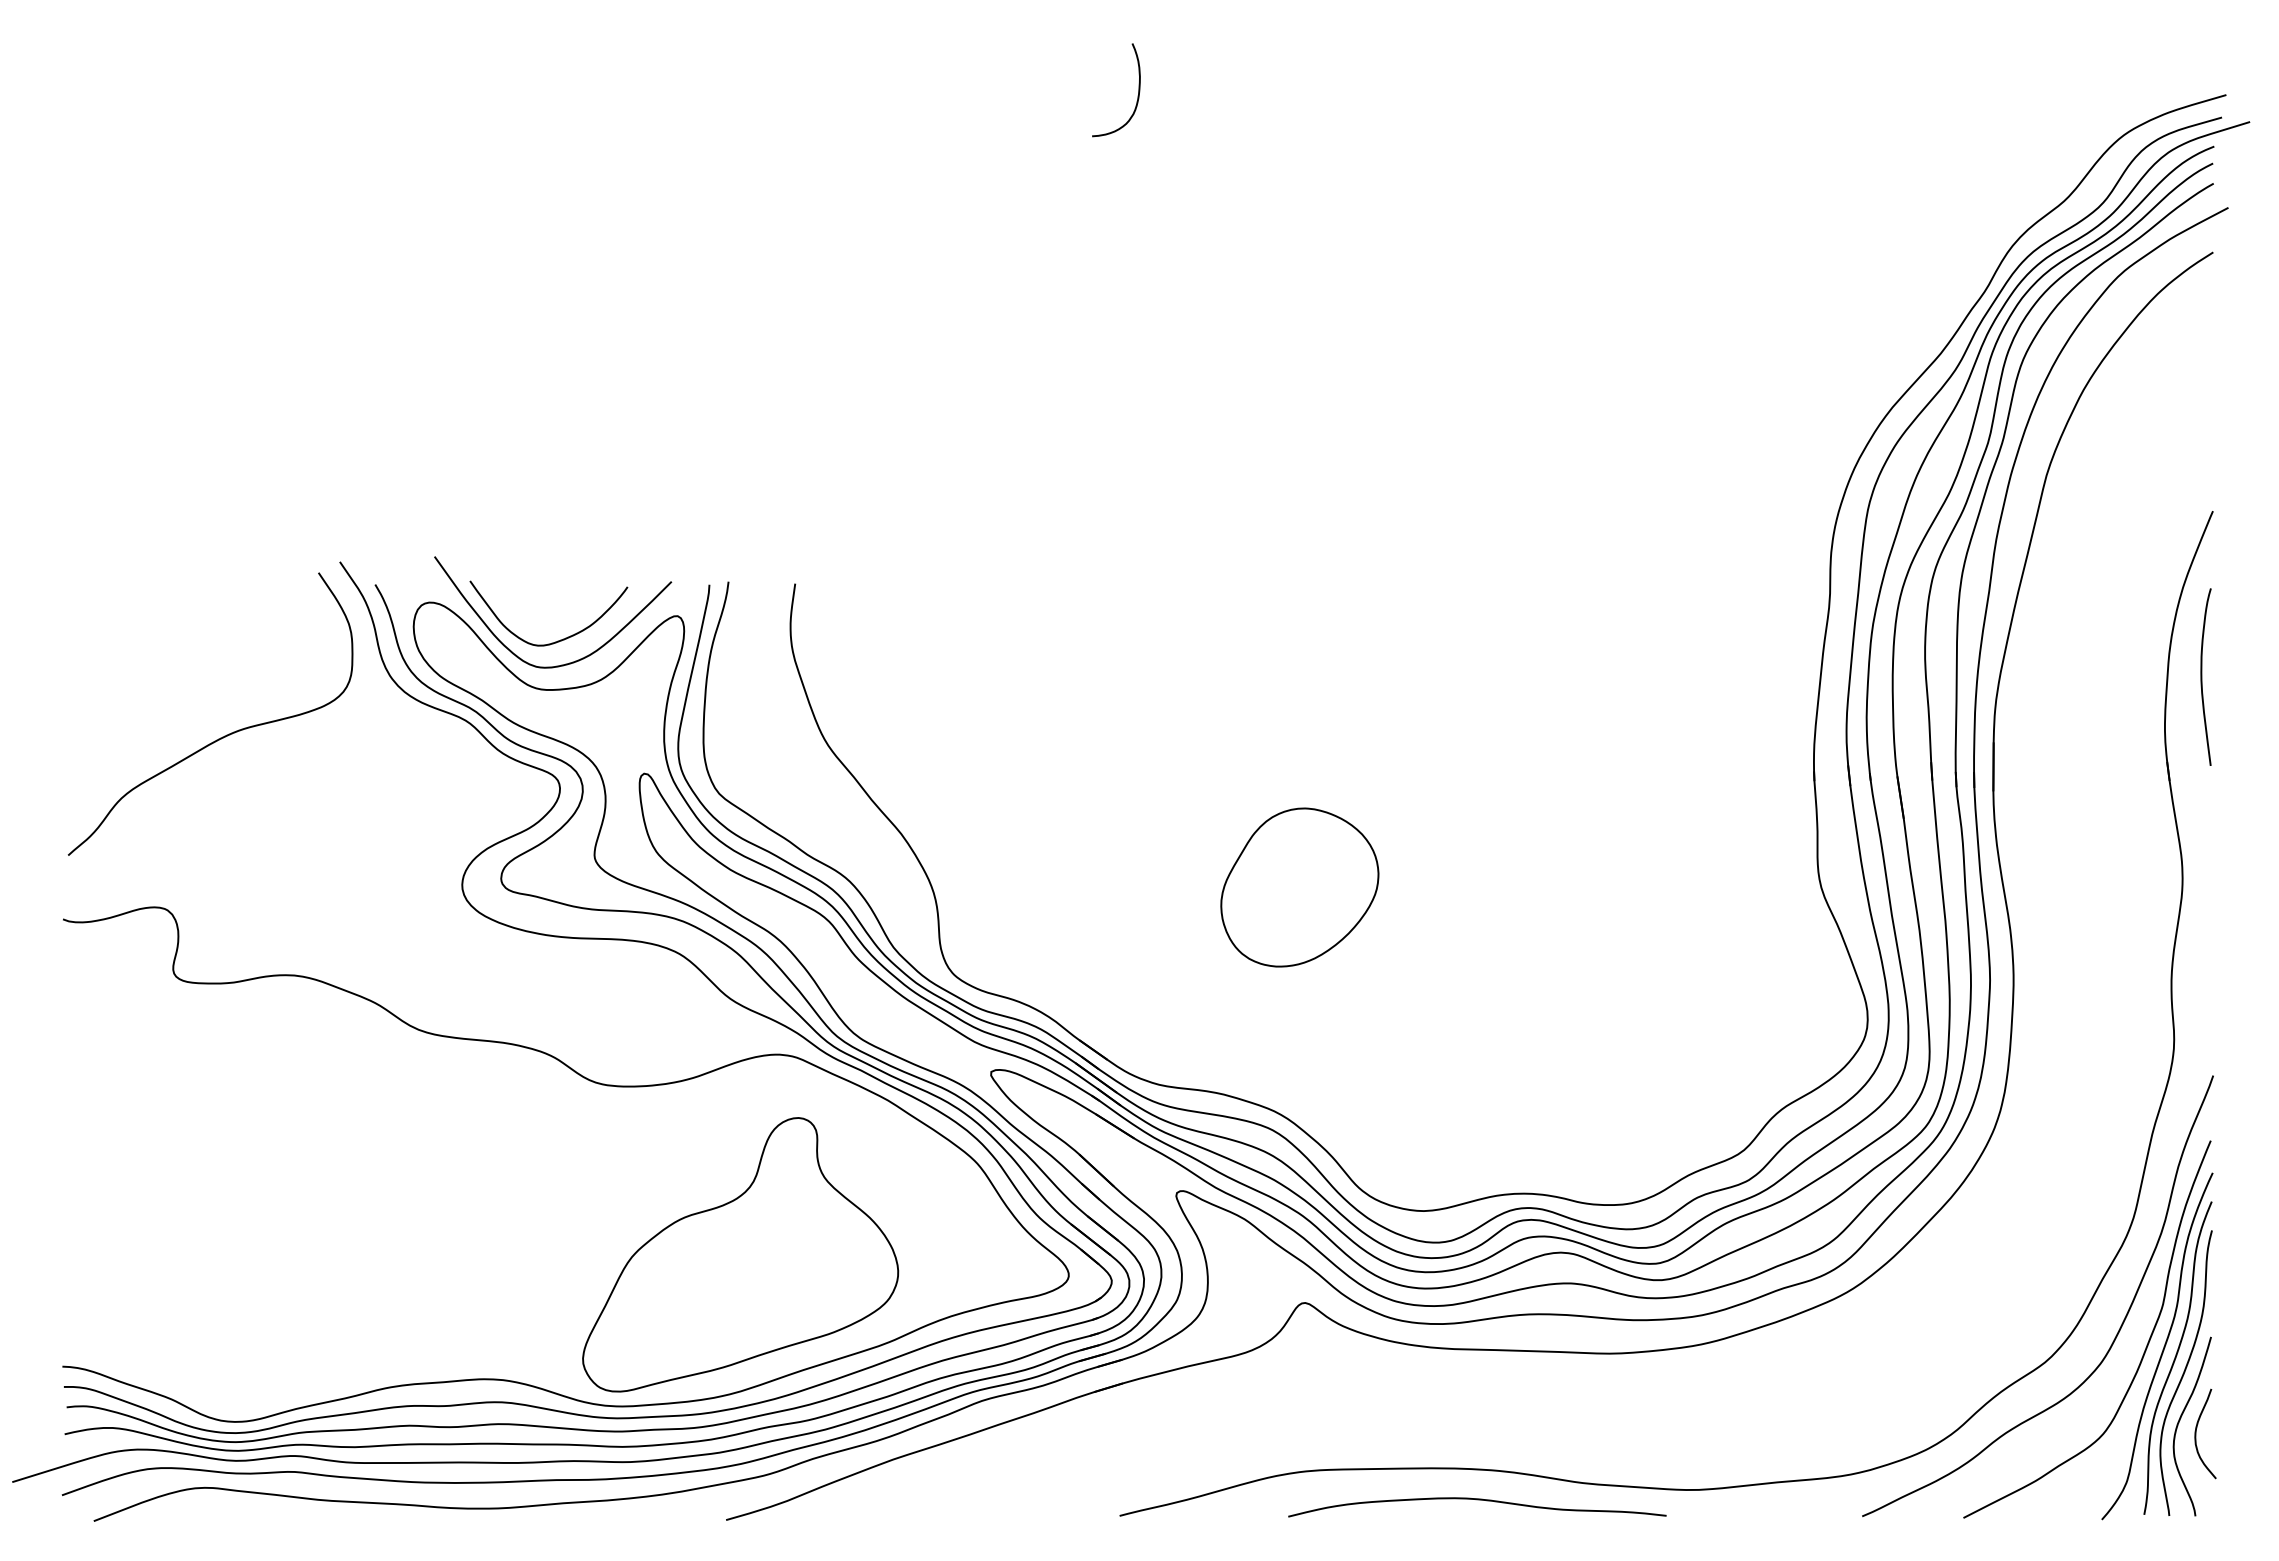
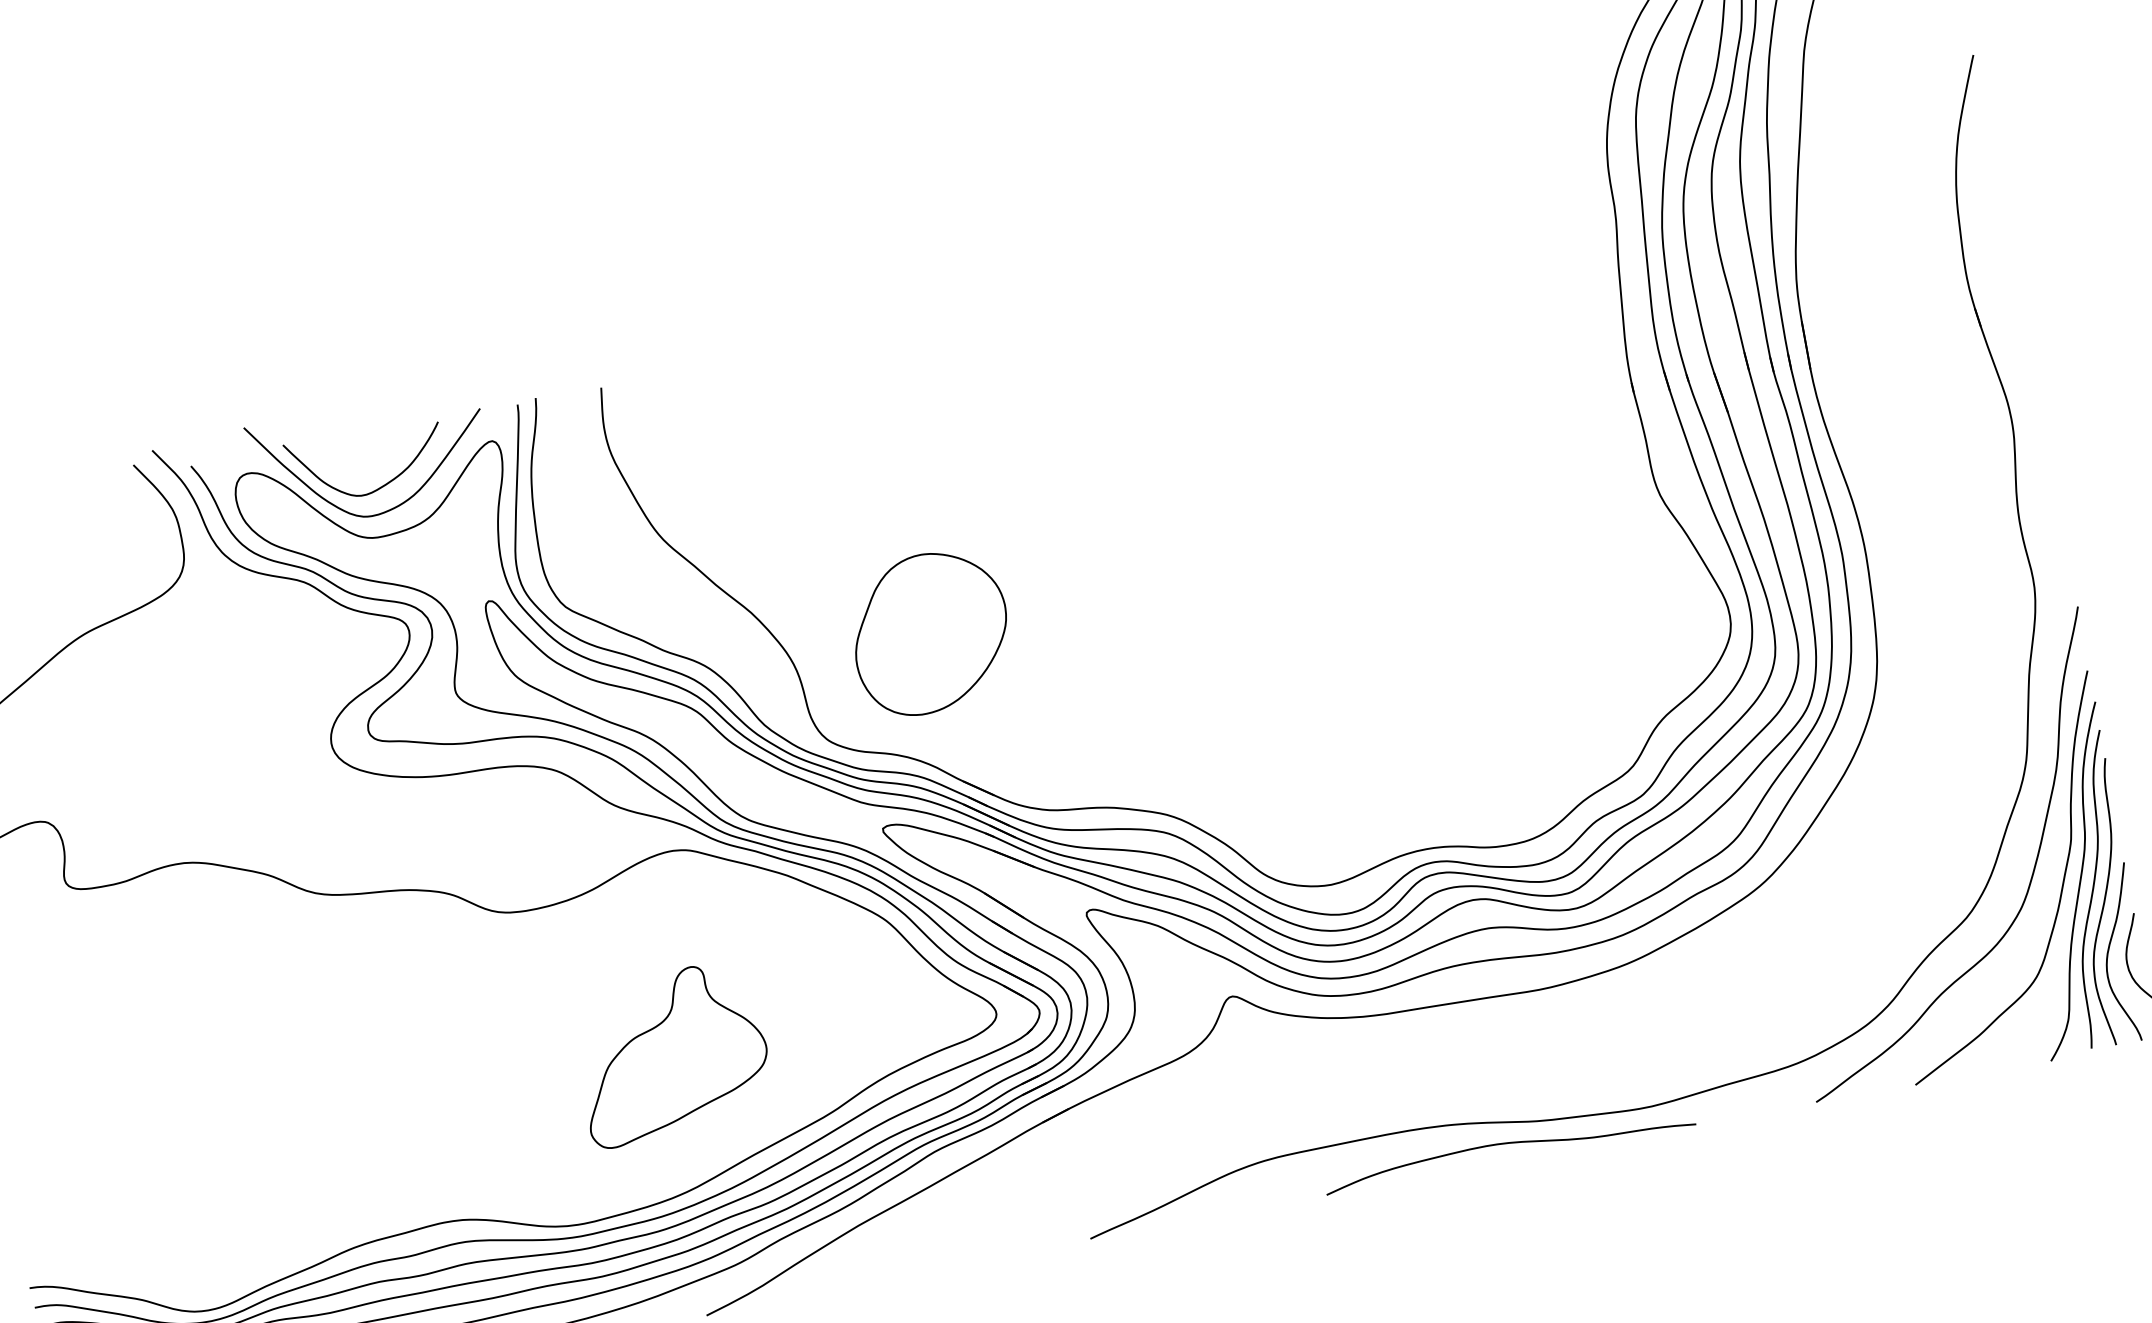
curve: (2202, 676) -> (1993, 218), removed
part: (1299, 887) -> (930, 633), moved
part: (740, 1254) -> (671, 1053), size x0.6
curve: (1477, 1500) -> (1508, 1144), moved

